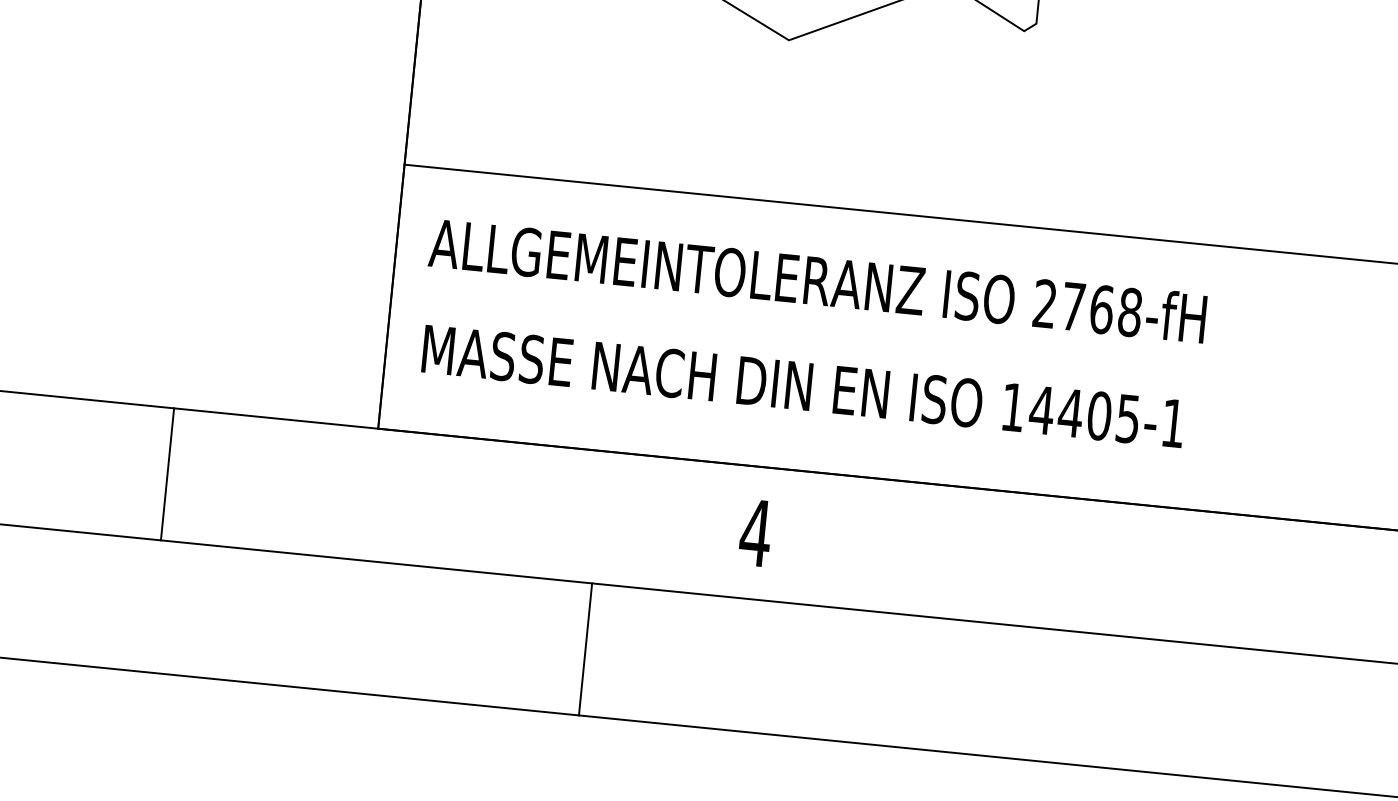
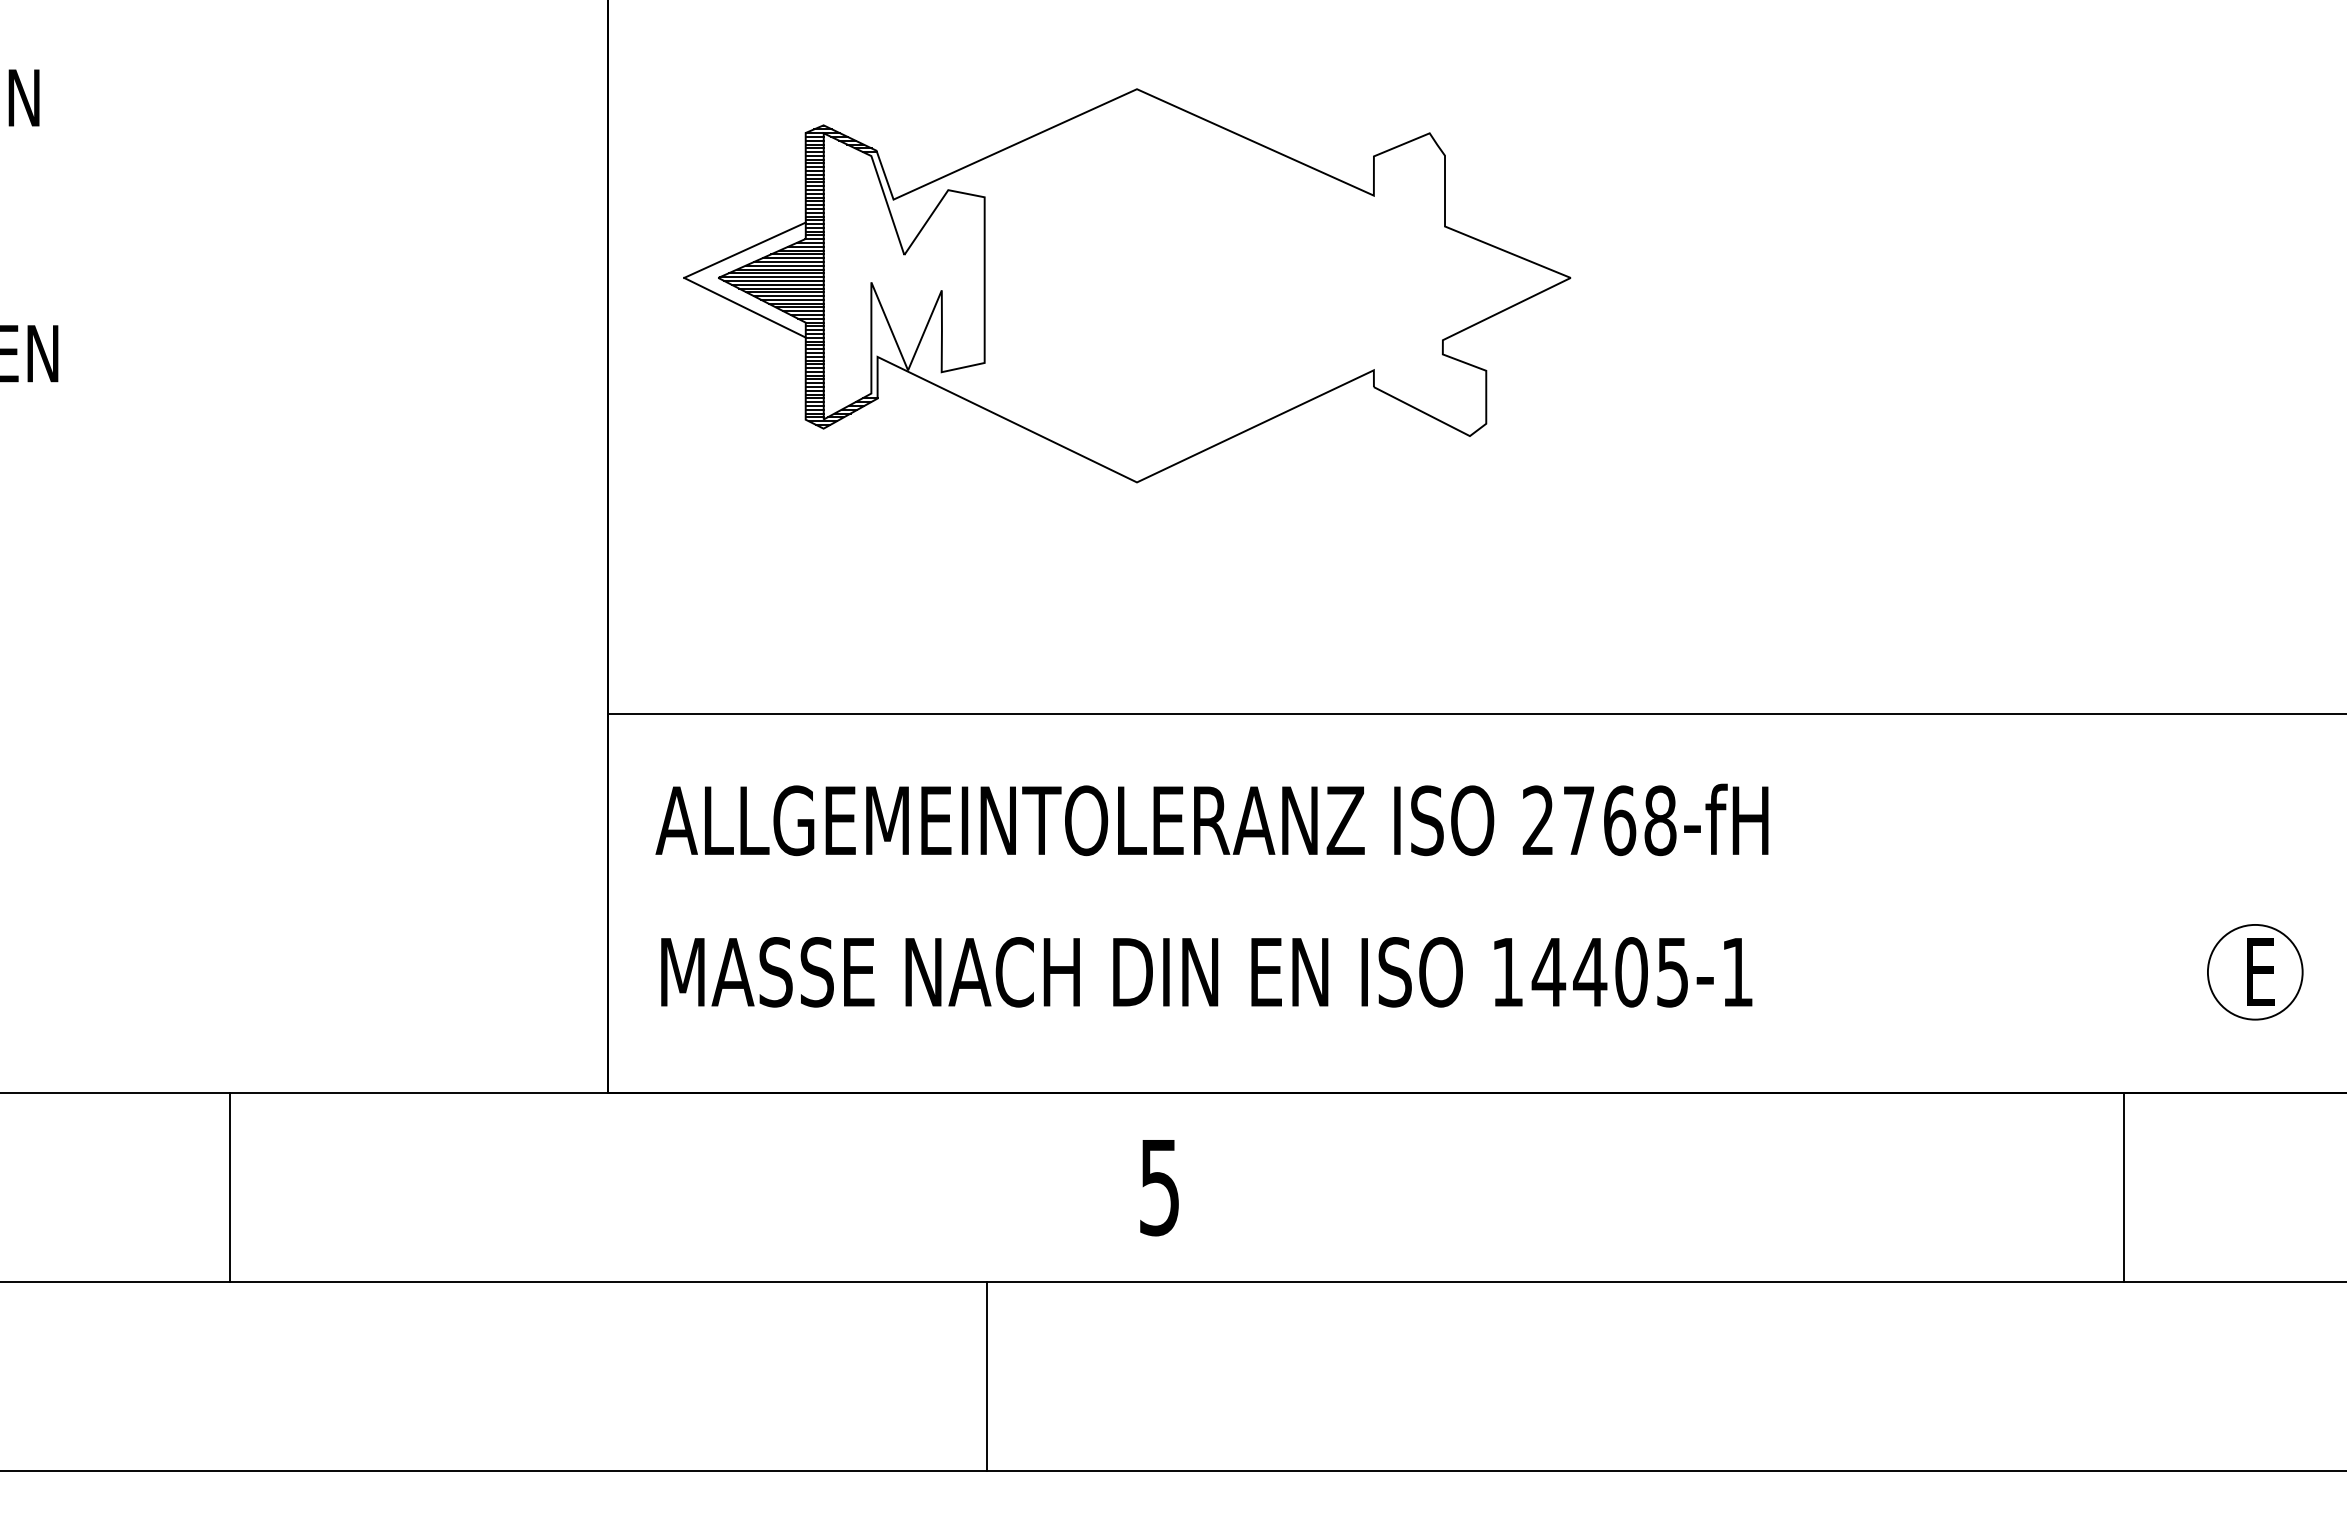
line: (167, 474) -> (229, 1187), moved
text: (755, 533) -> (1159, 1188), 4 -> 5
line: (585, 649) -> (987, 1376), moved

